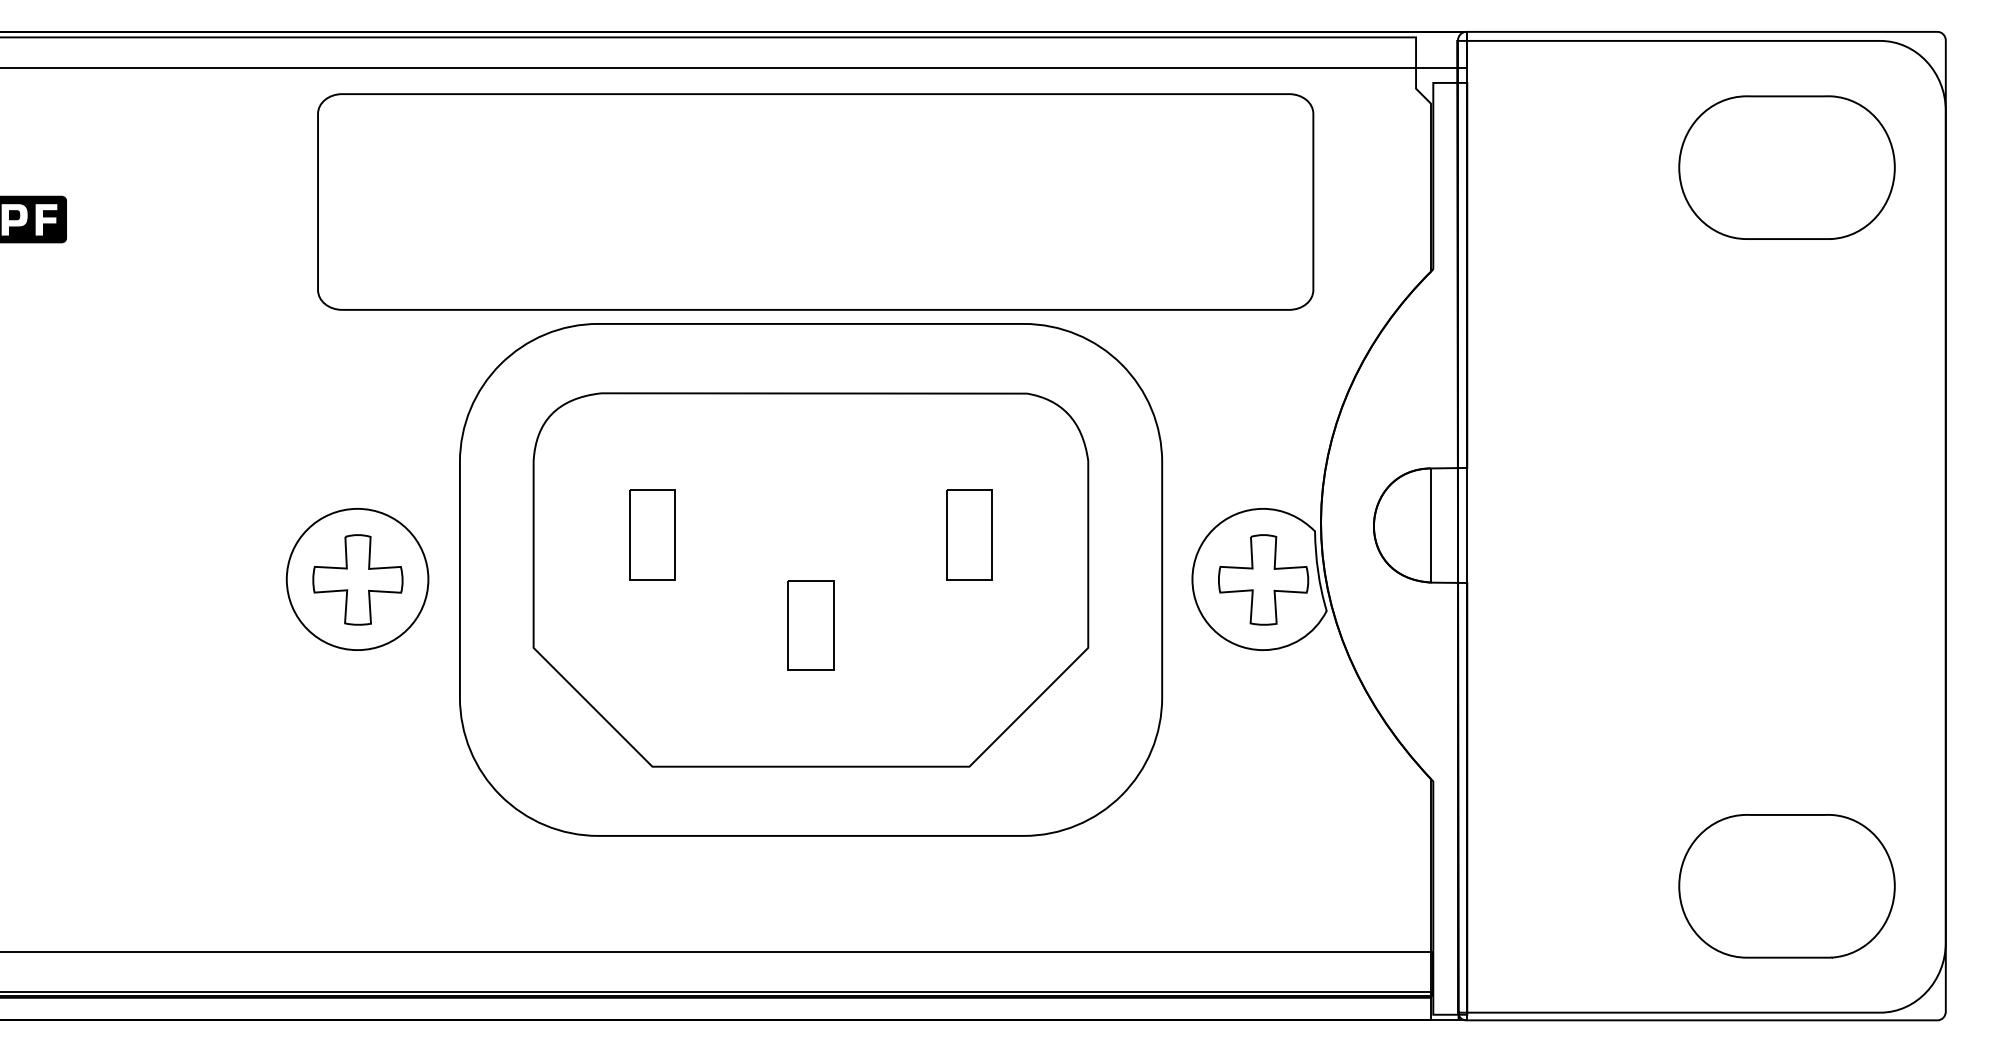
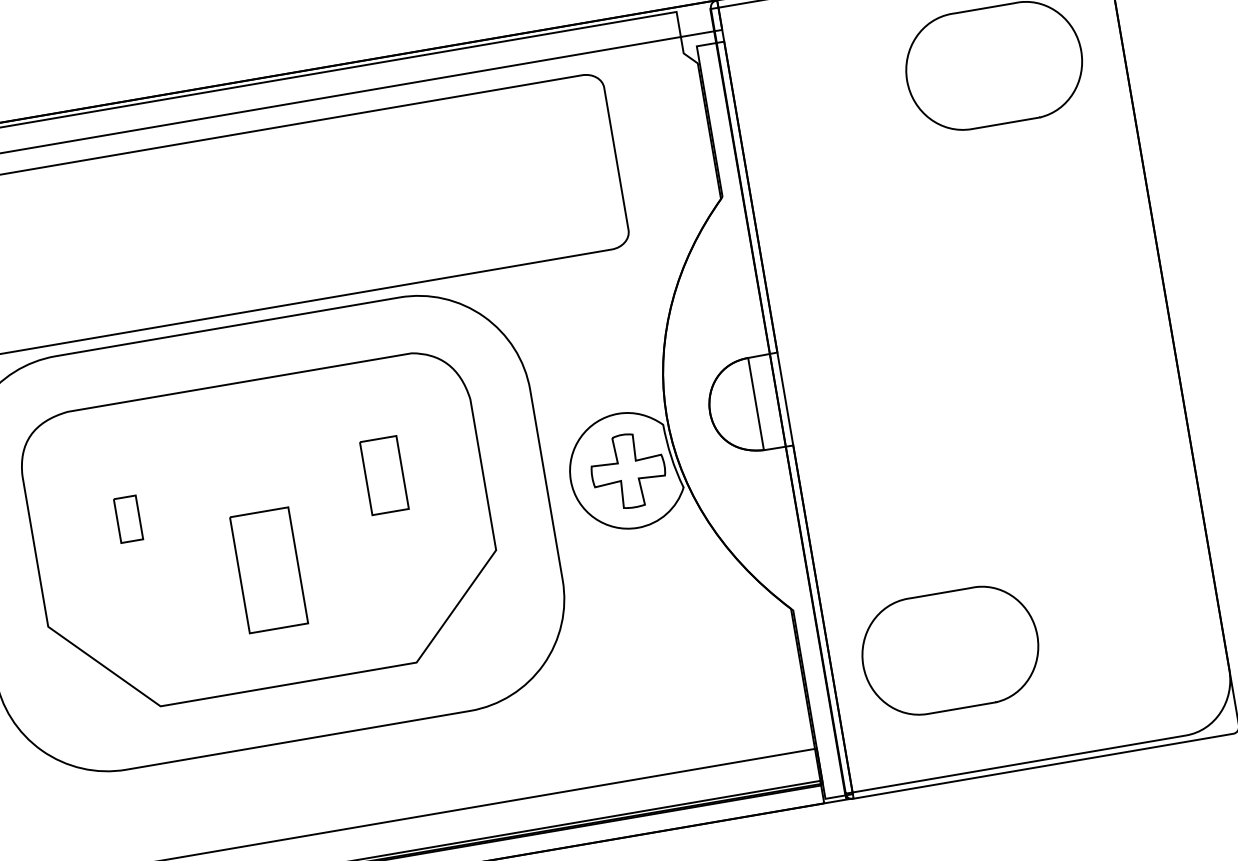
part: (652, 534) -> (128, 518), size x0.6
part: (810, 625) -> (268, 570), size x1.6
part: (1786, 886) -> (949, 651), moved

